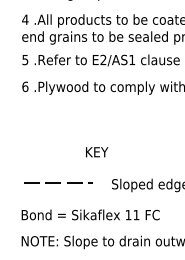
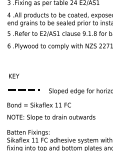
text: (95, 150) -> (13, 75), moved

